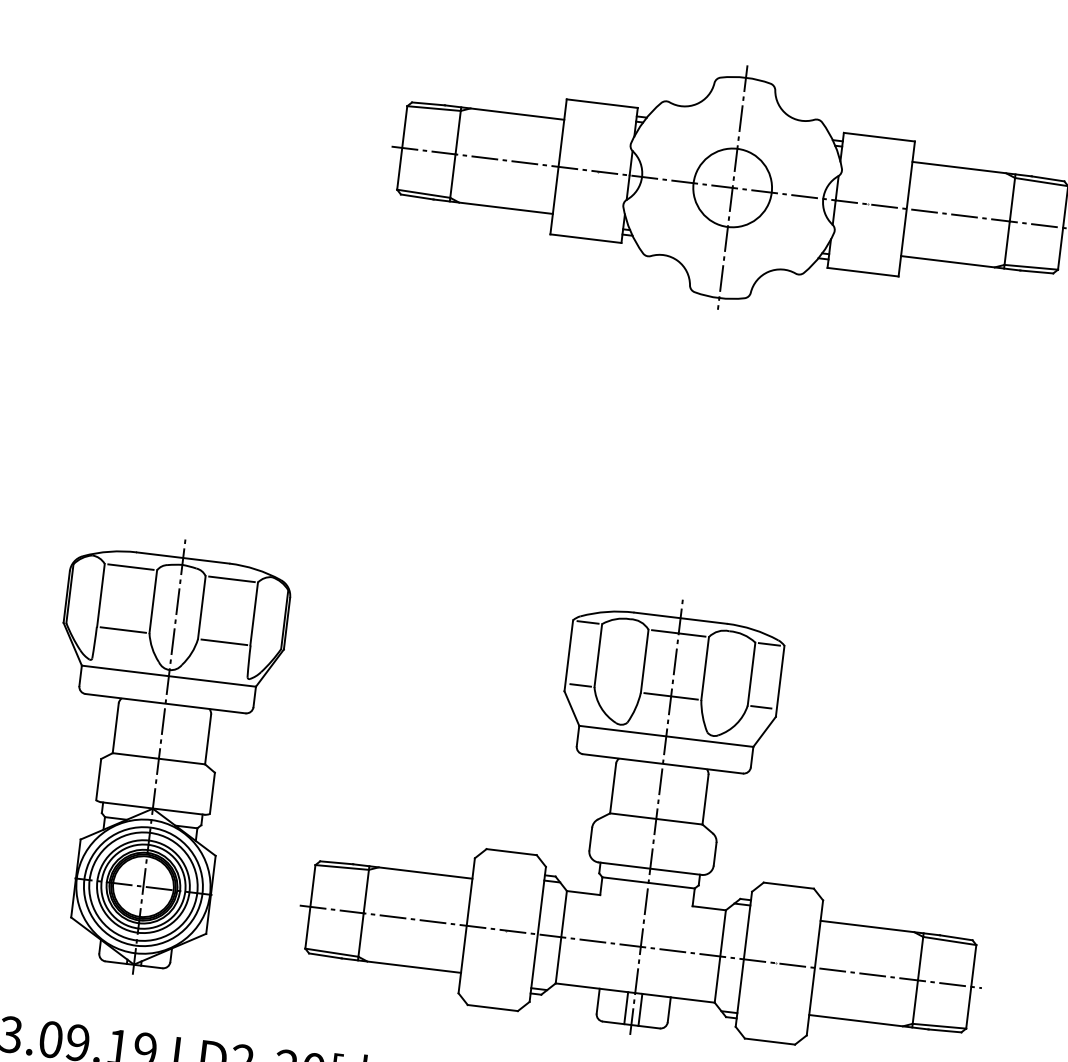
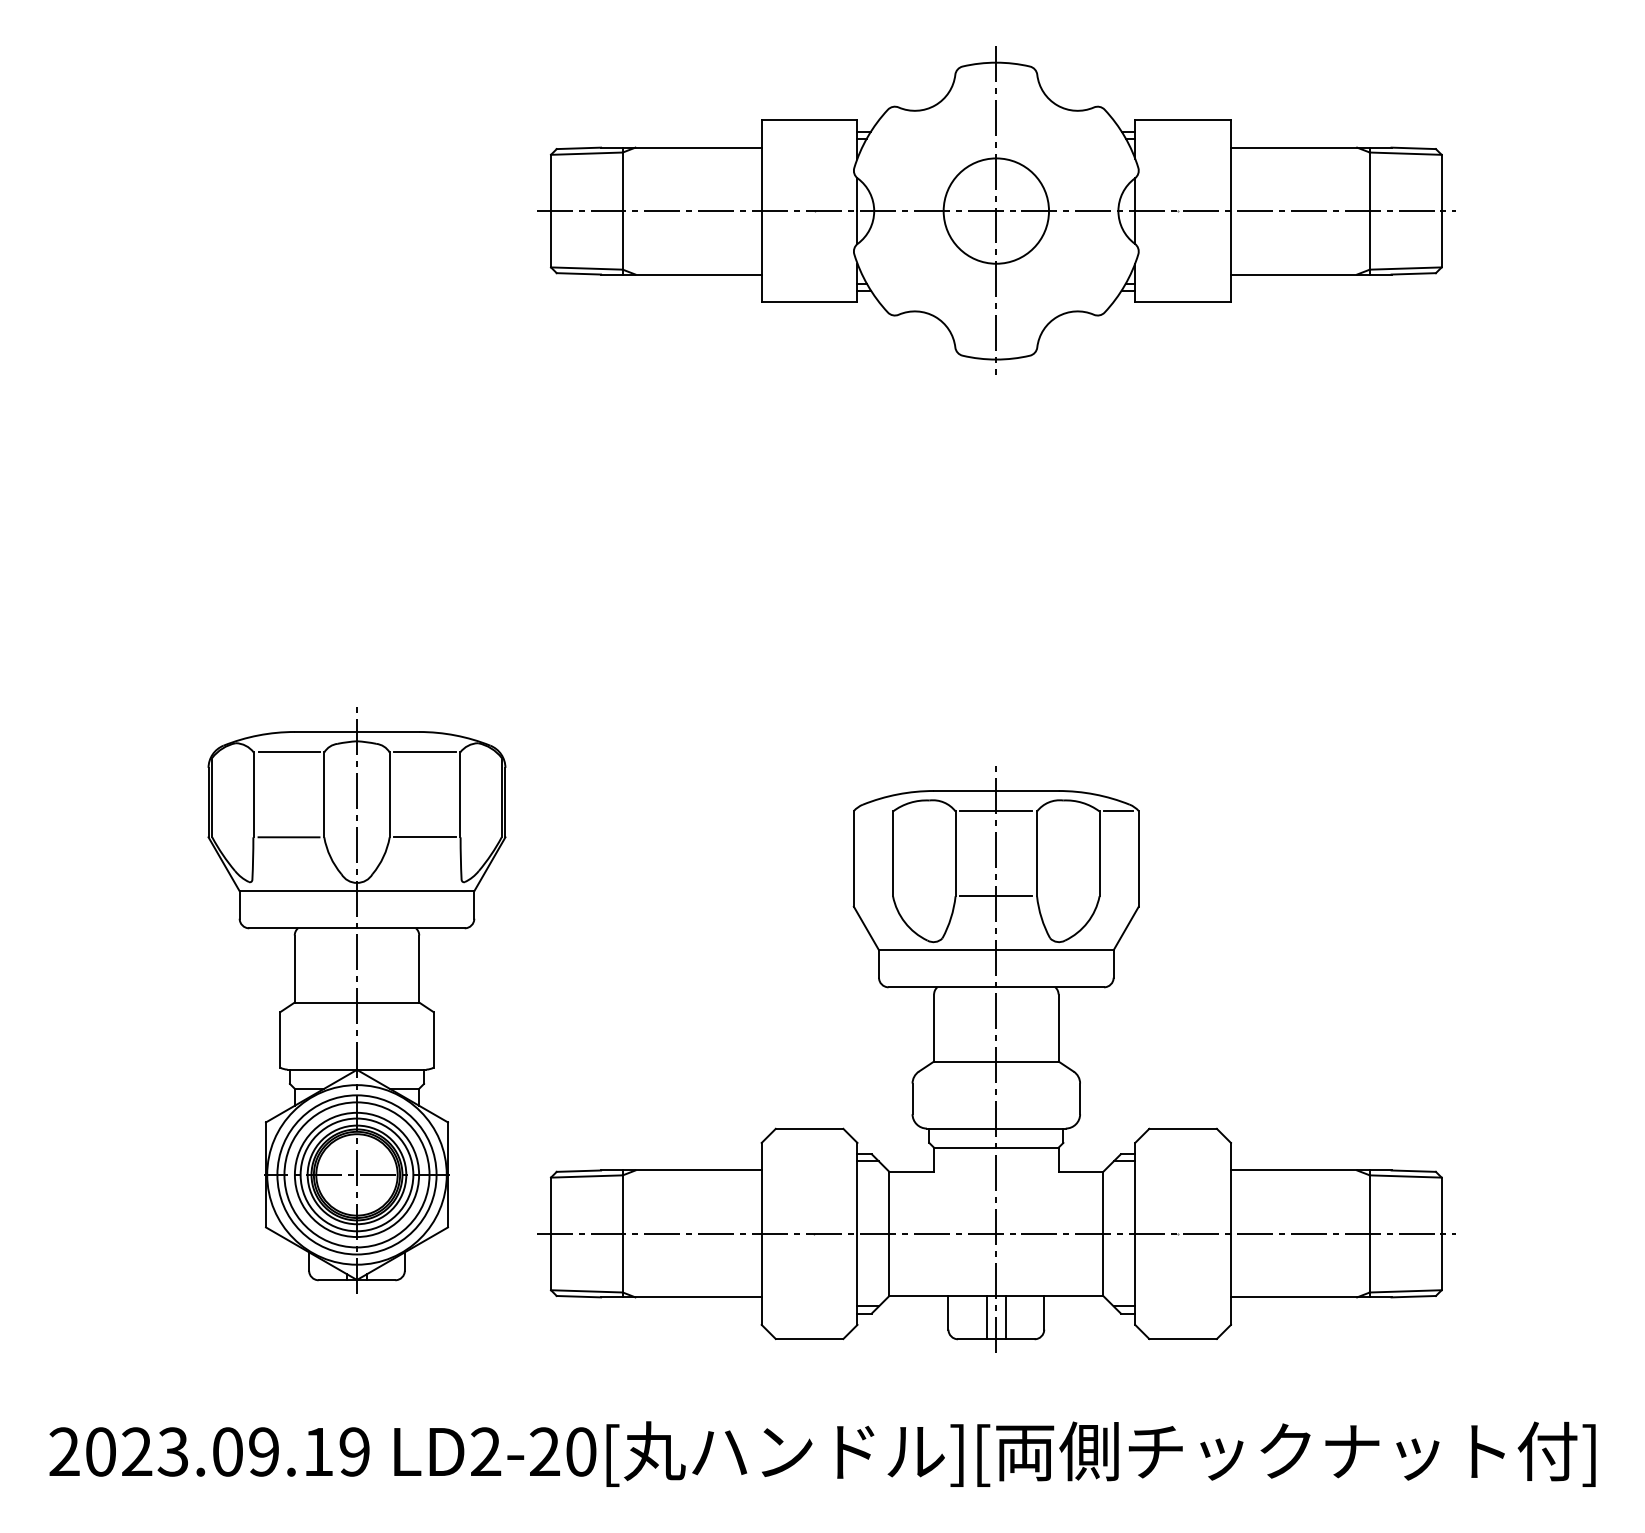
line: (587, 622) -> (873, 811), removed
line: (580, 685) -> (874, 896), removed
line: (761, 707) -> (1117, 896), removed
part: (158, 757) -> (356, 1000), moved

